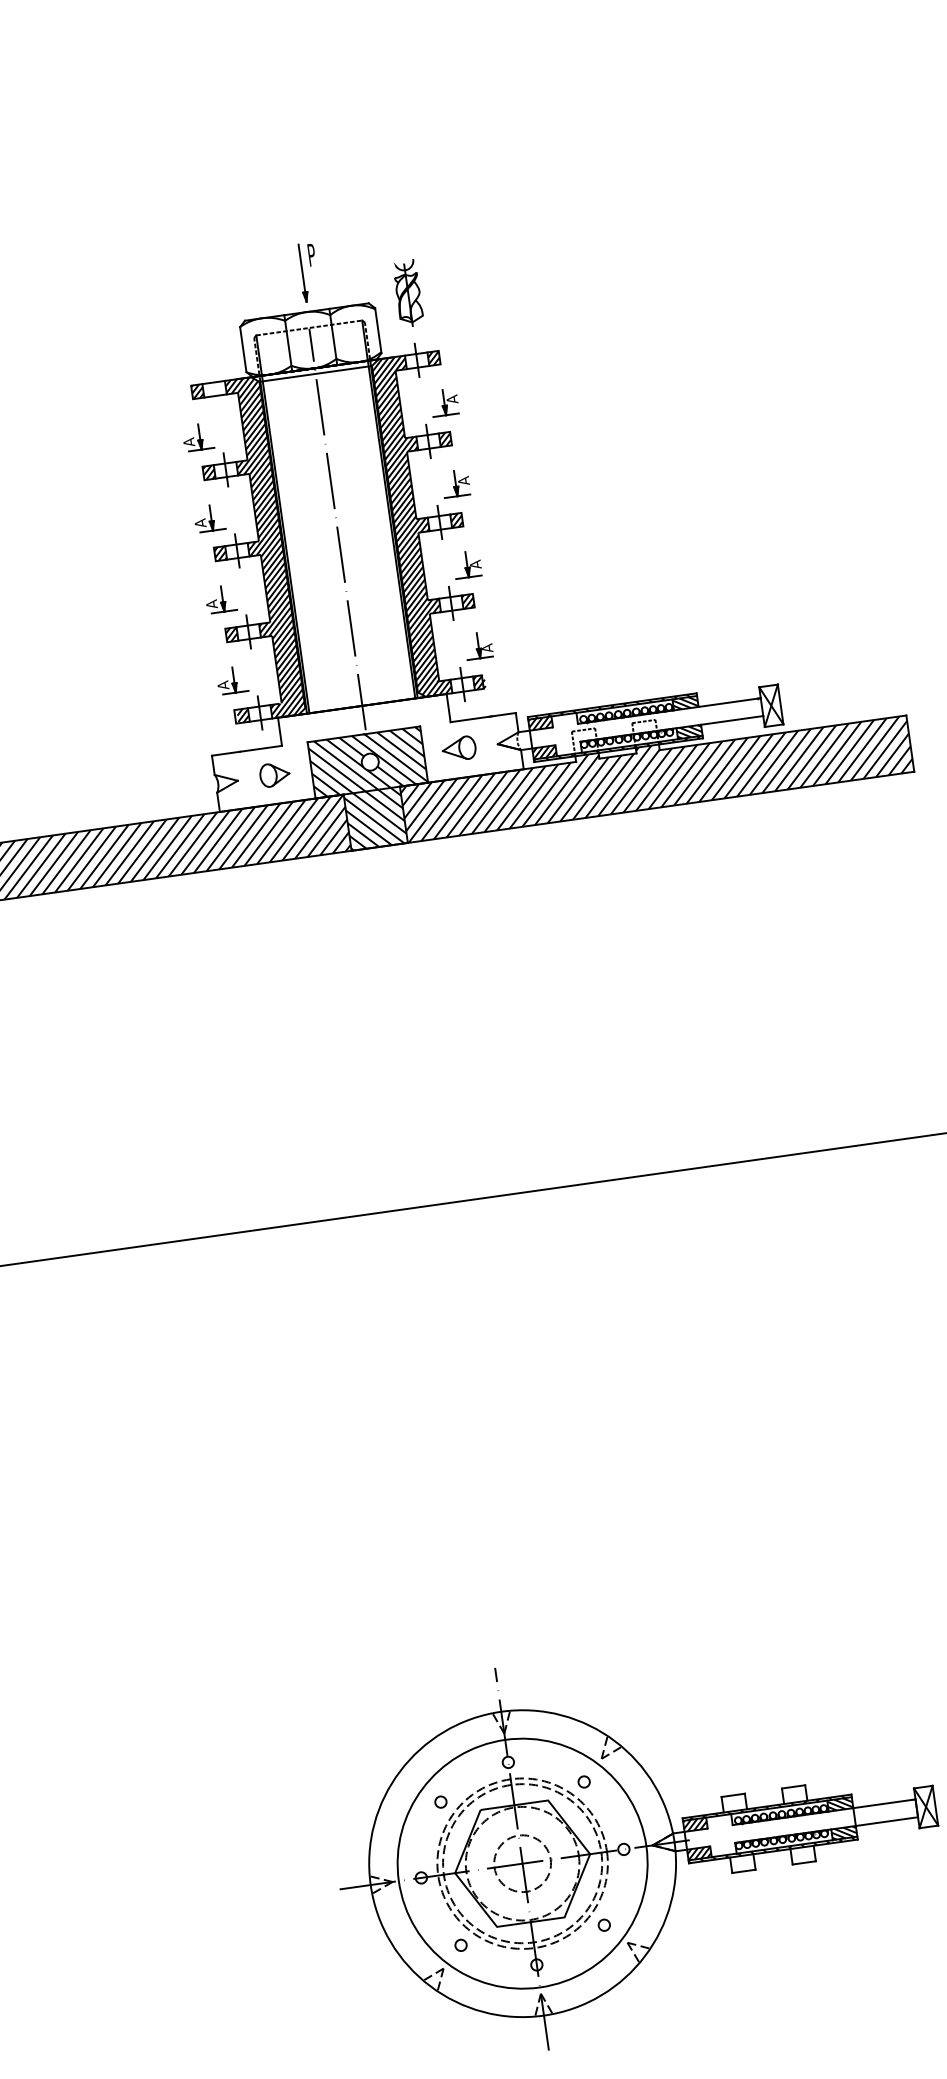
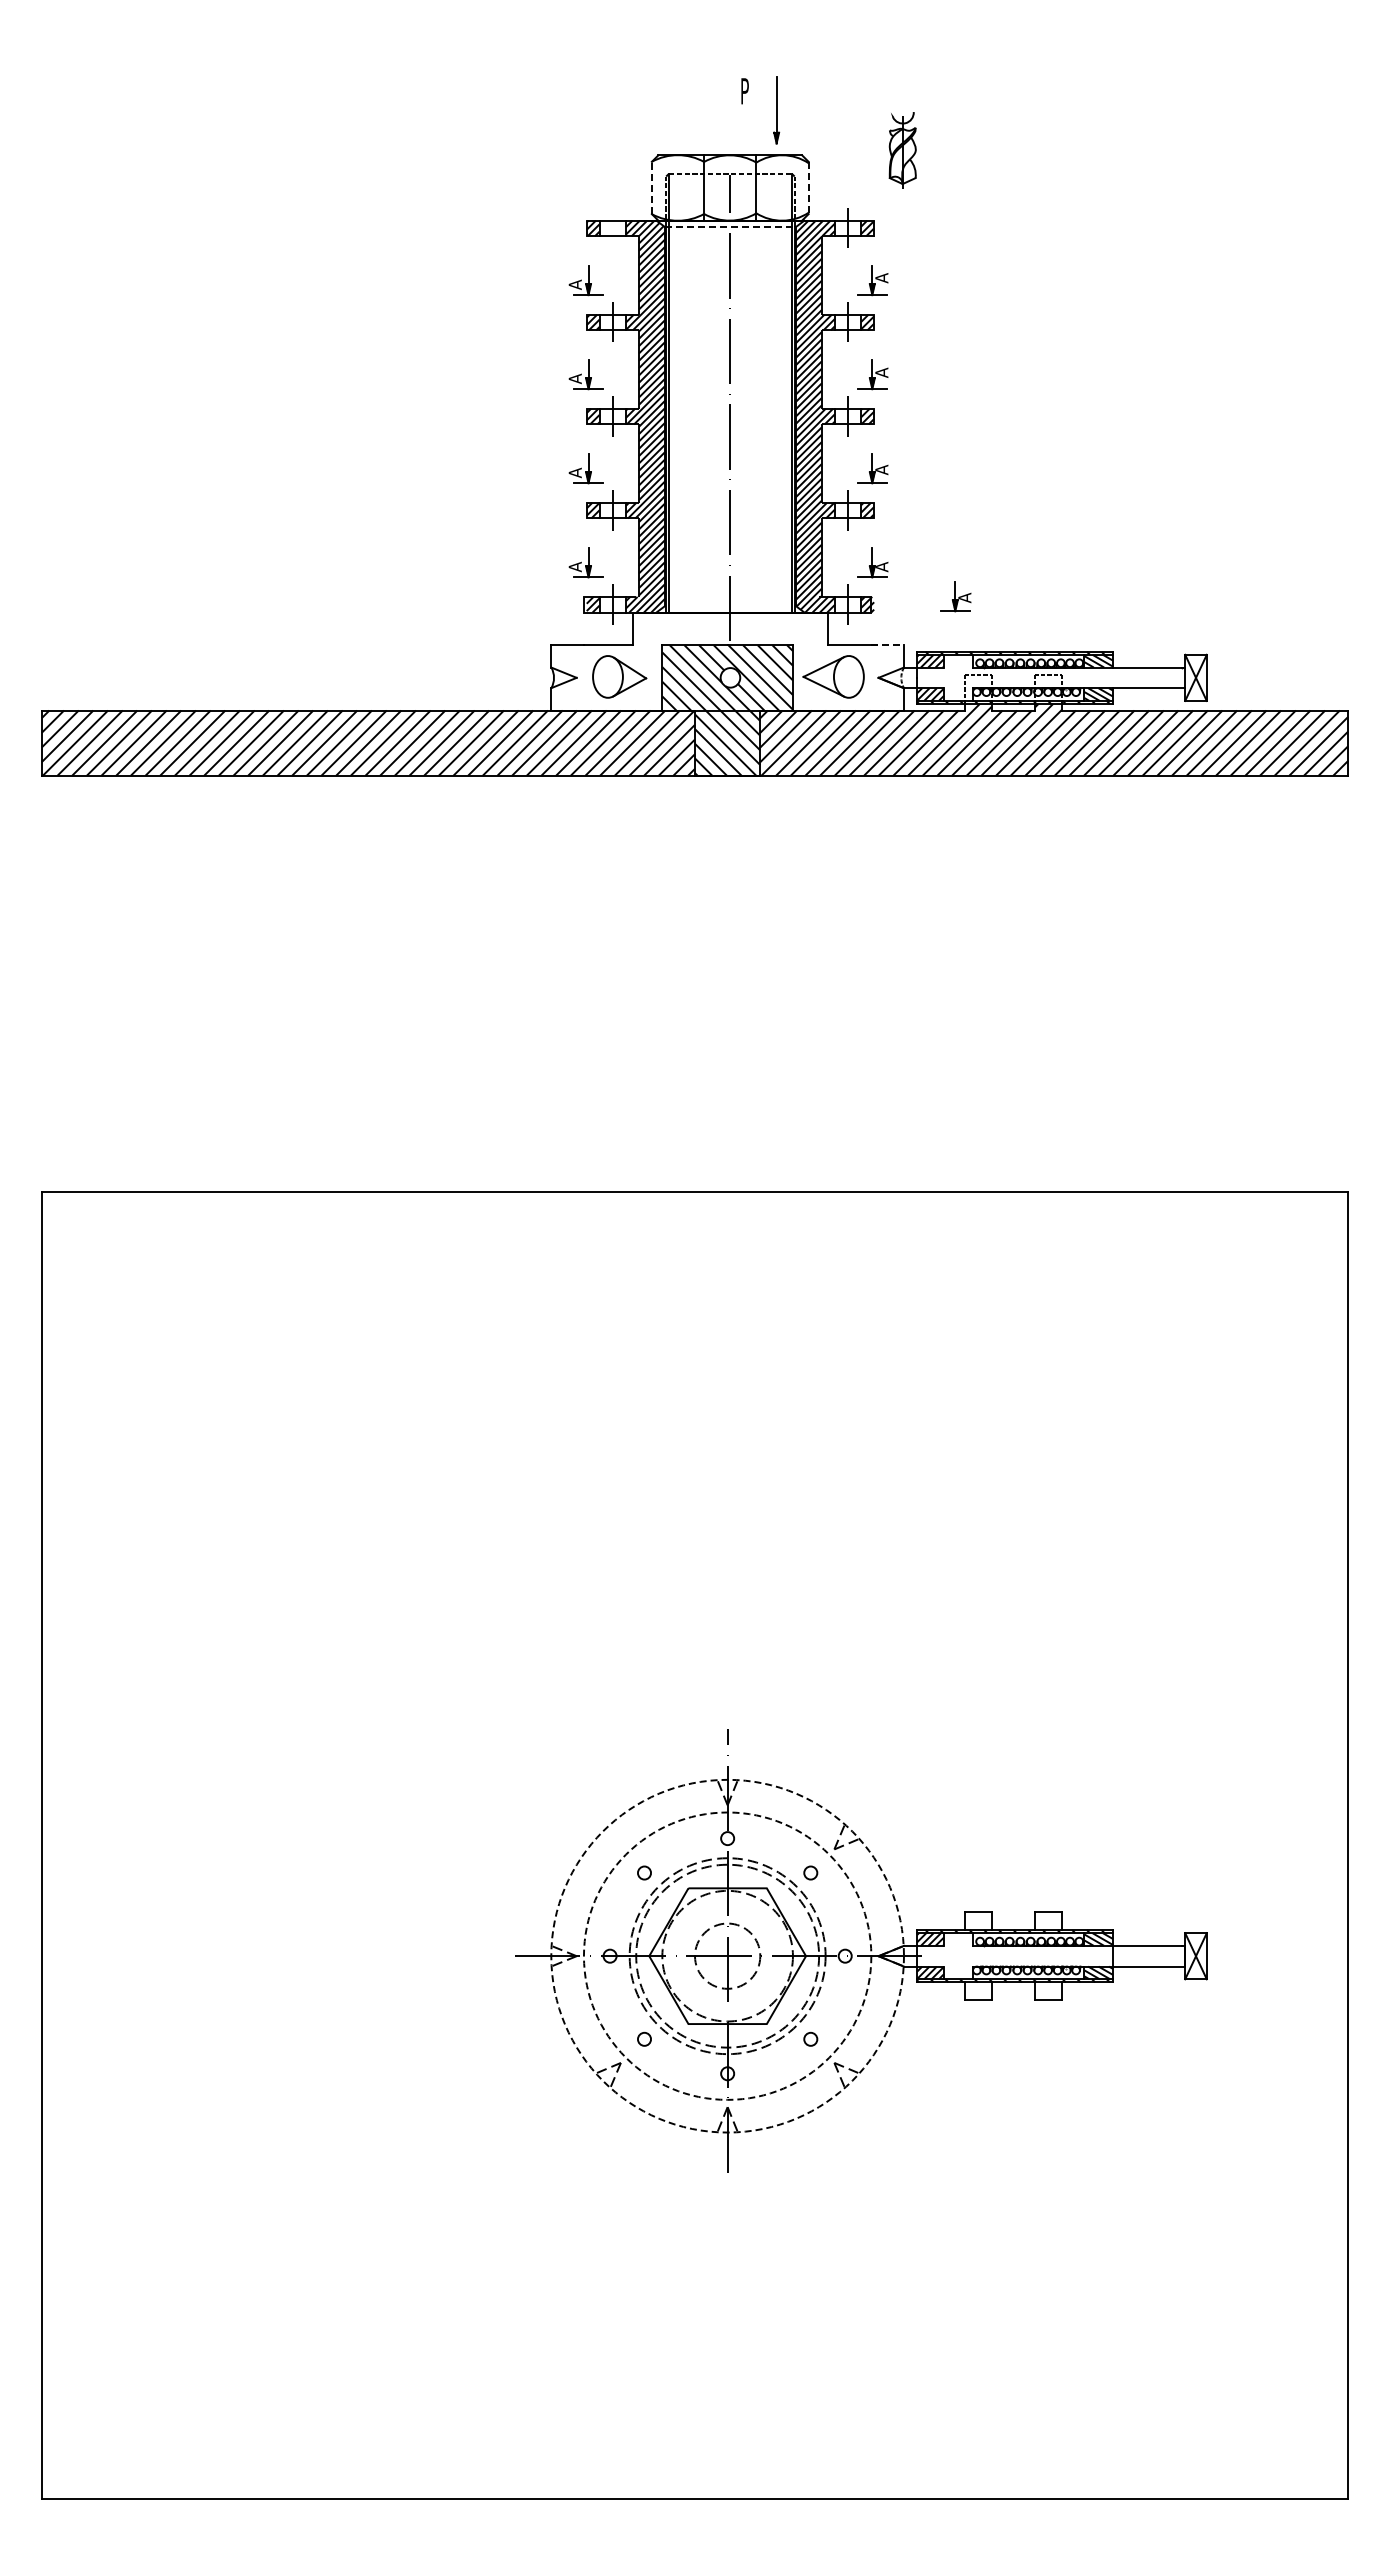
part: (302, 273) -> (776, 110), moved
part: (408, 293) -> (902, 150), moved
line: (378, 331) -> (808, 188), solid -> dashed
line: (242, 349) -> (651, 187), solid -> dashed
line: (315, 374) -> (730, 227), solid -> dashed
part: (554, 664) -> (955, 596), added
line: (502, 715) -> (888, 645), solid -> dashed
part: (458, 748) -> (833, 676), size x1.6
part: (274, 774) -> (619, 676), size x1.6
circle: (522, 1863) -> (727, 1955), solid -> dashed
circle: (522, 1863) -> (727, 1955), solid -> dashed

